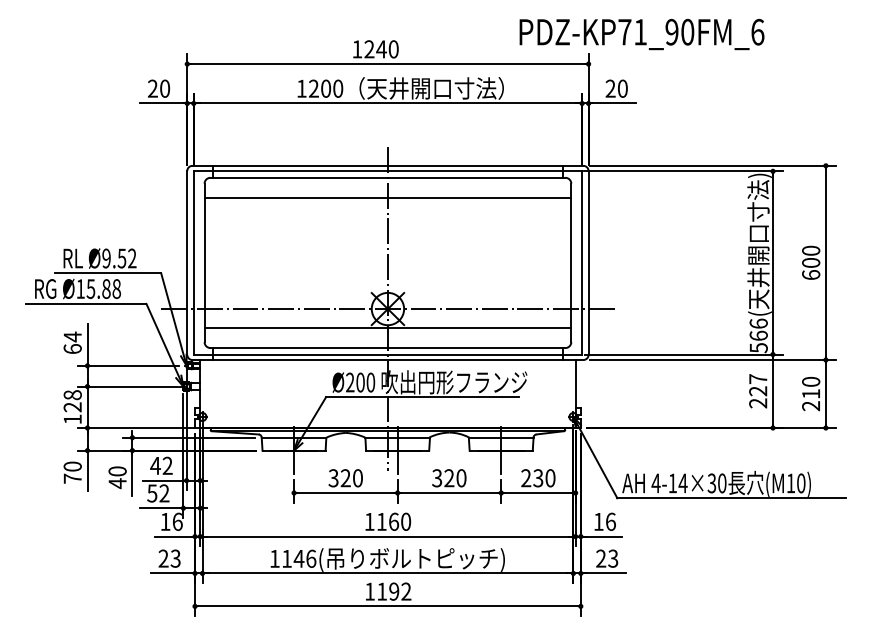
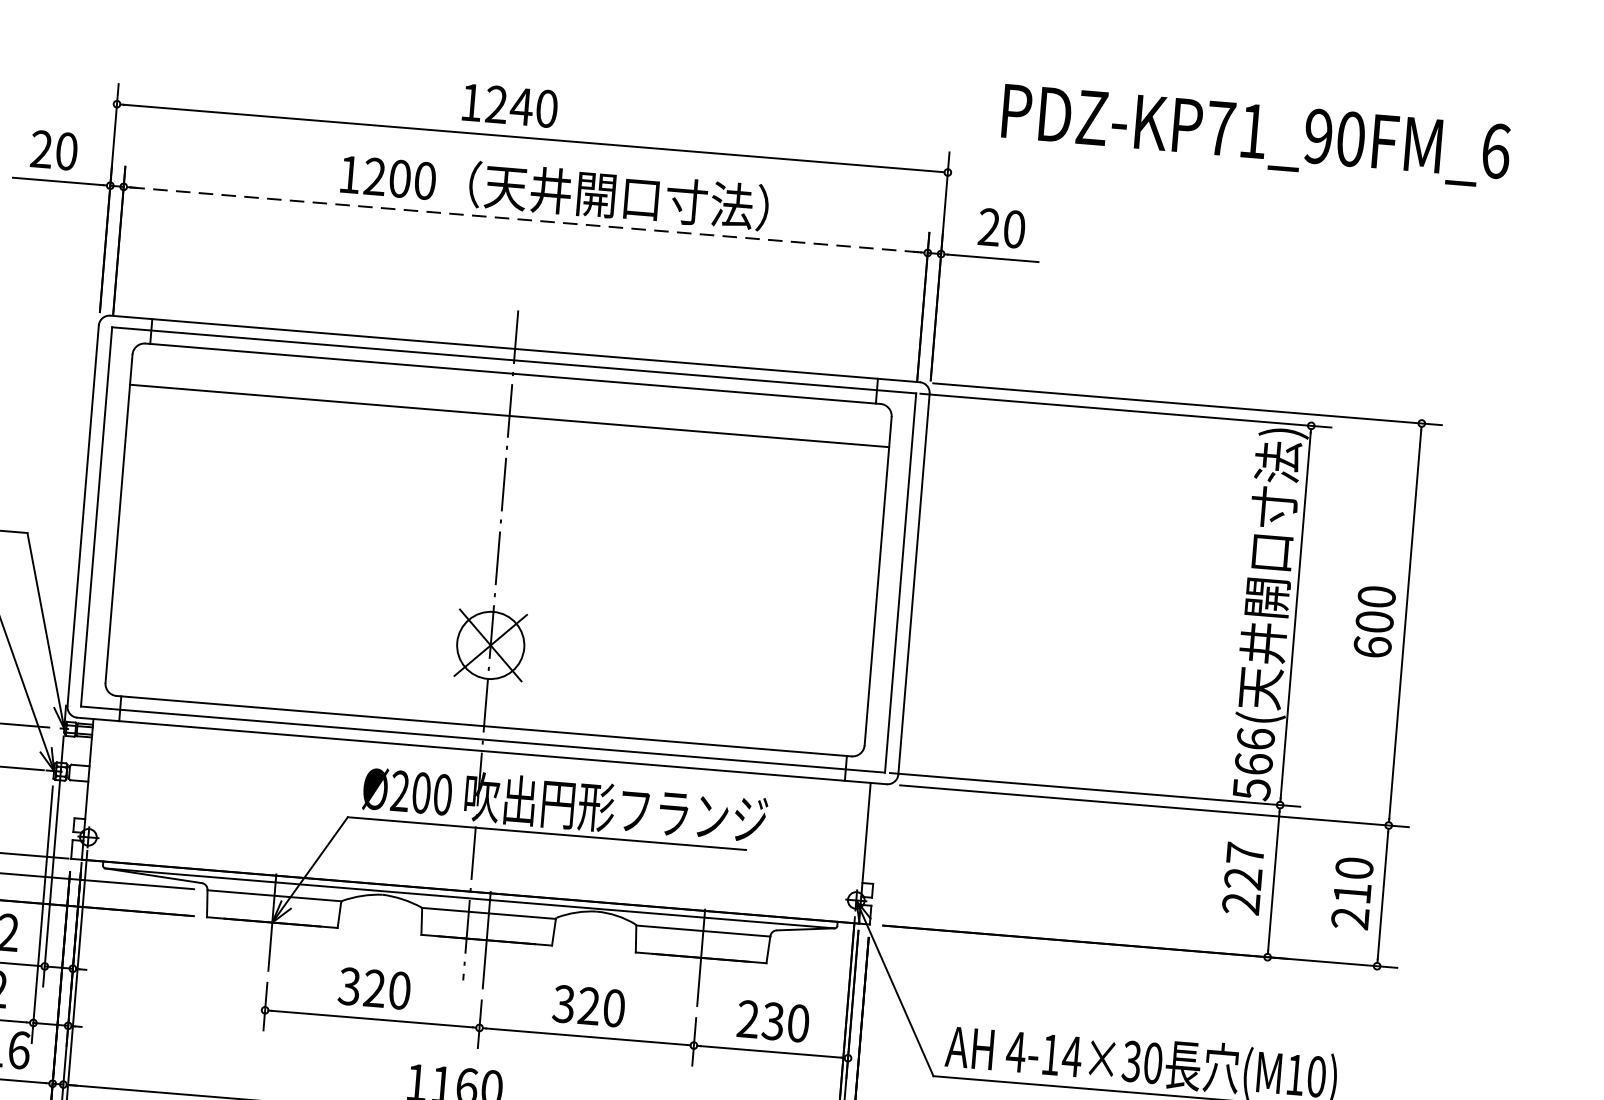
text: (641, 34) -> (1254, 136), moved
line: (387, 103) -> (524, 219), solid -> dashed
line: (387, 309) -> (489, 646), removed
line: (387, 327) -> (486, 683), removed

